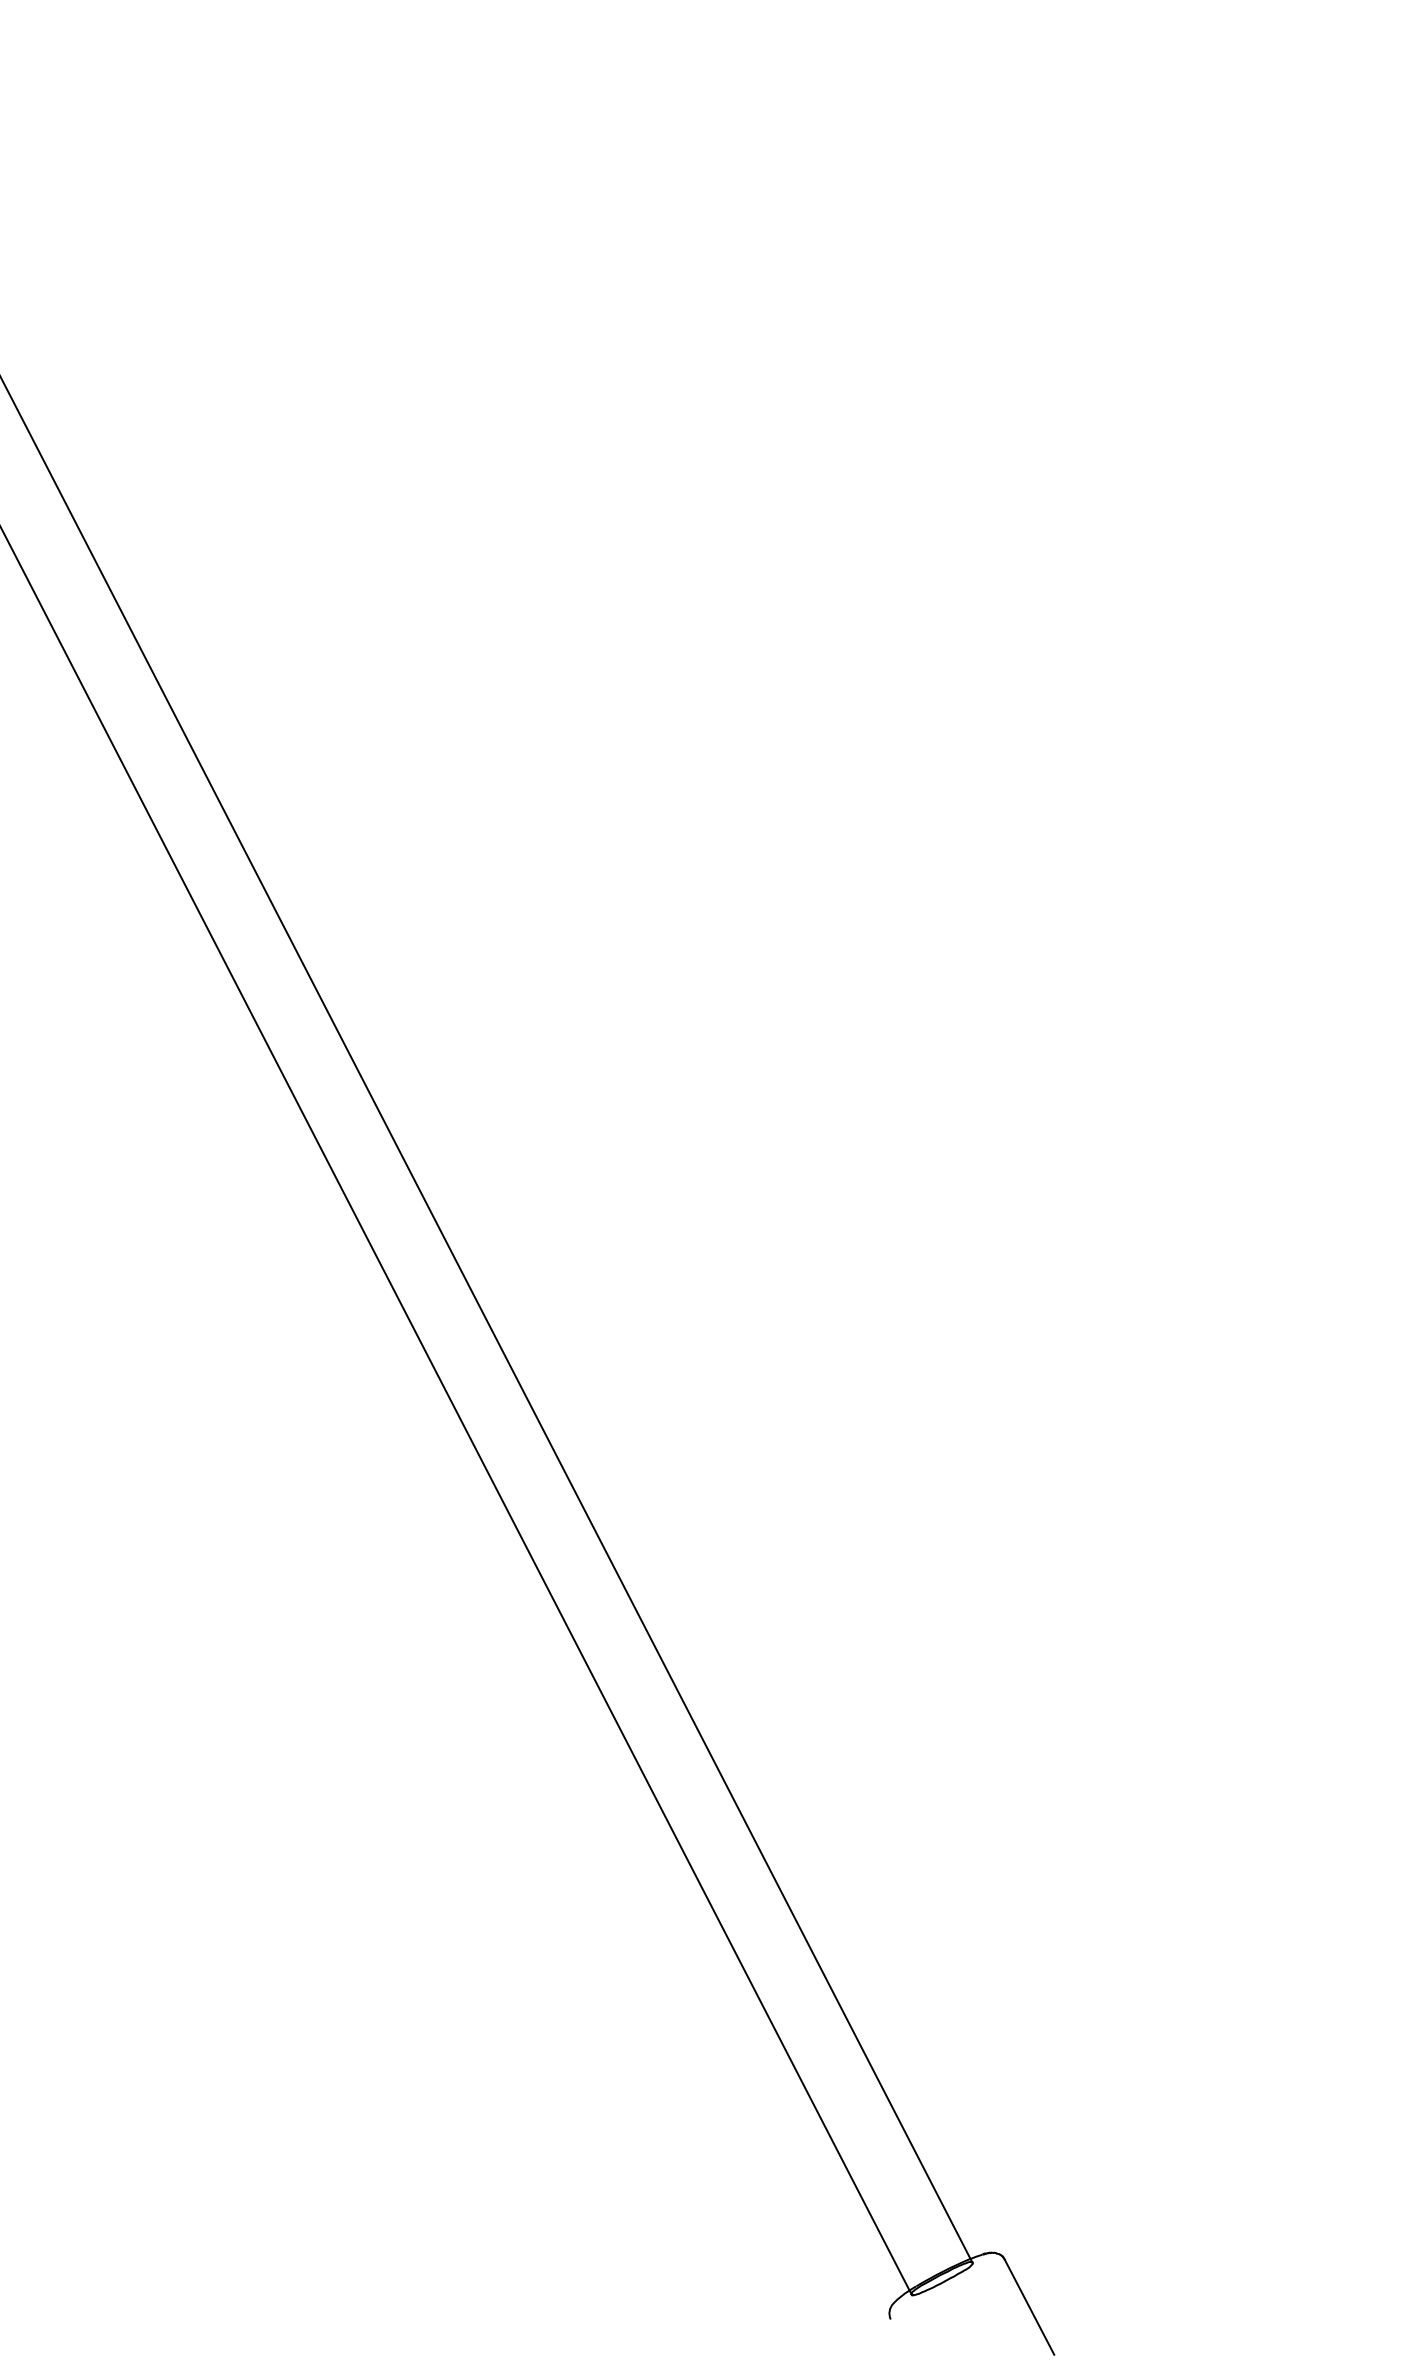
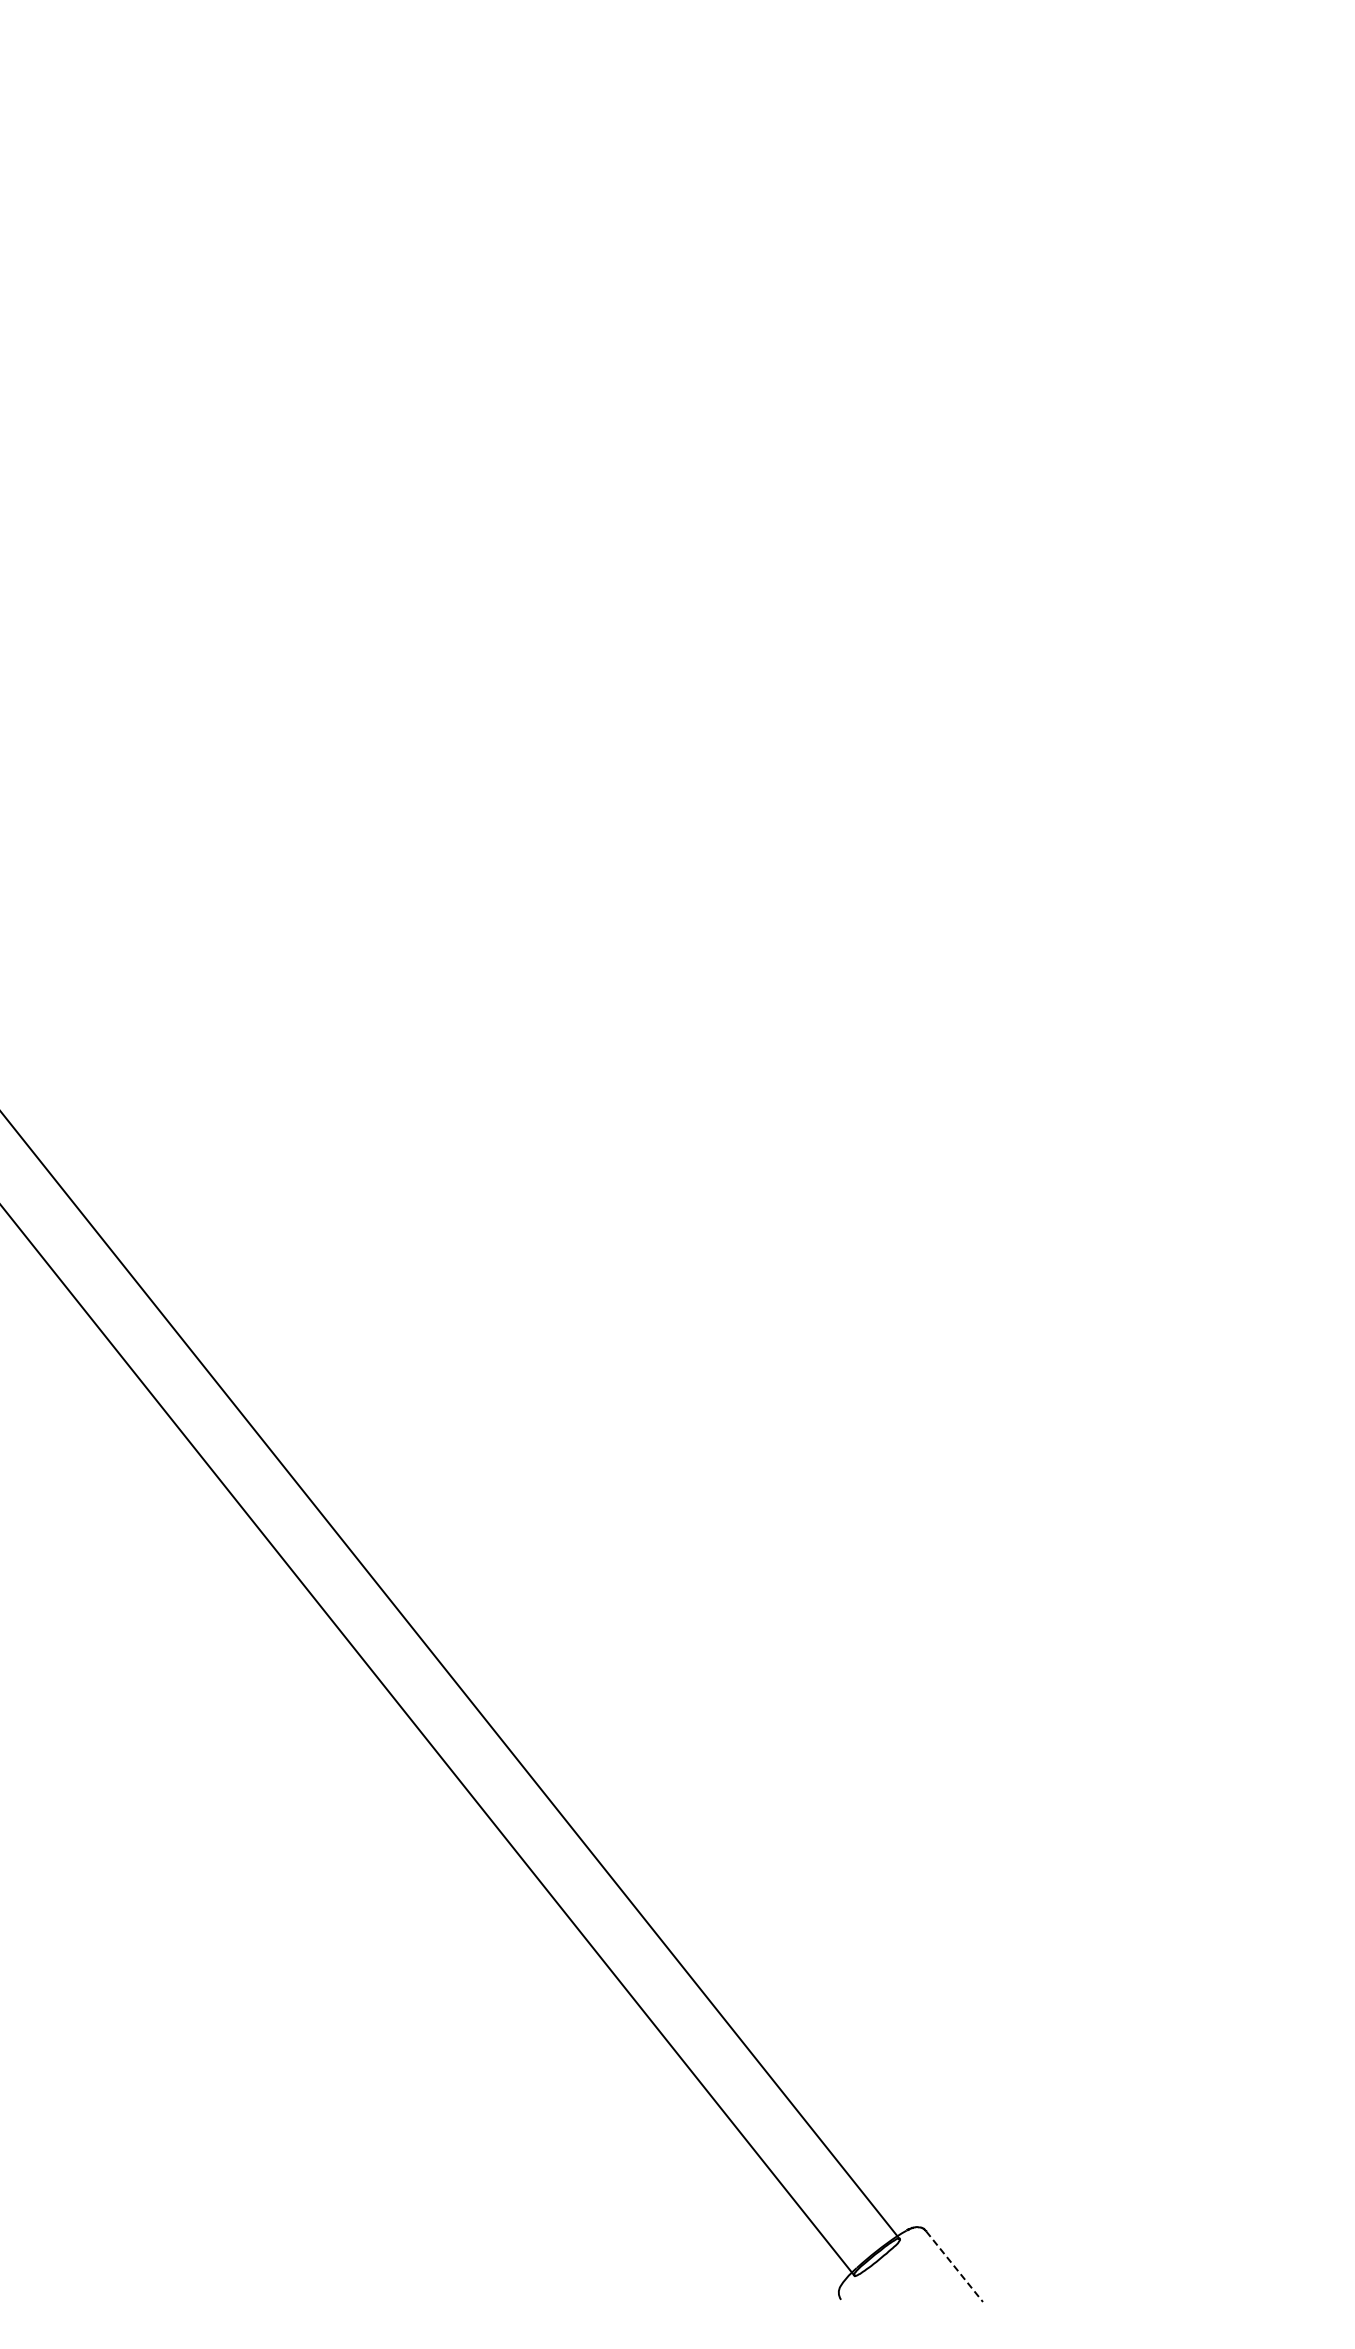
line: (1029, 2308) -> (954, 2267), solid -> dashed

